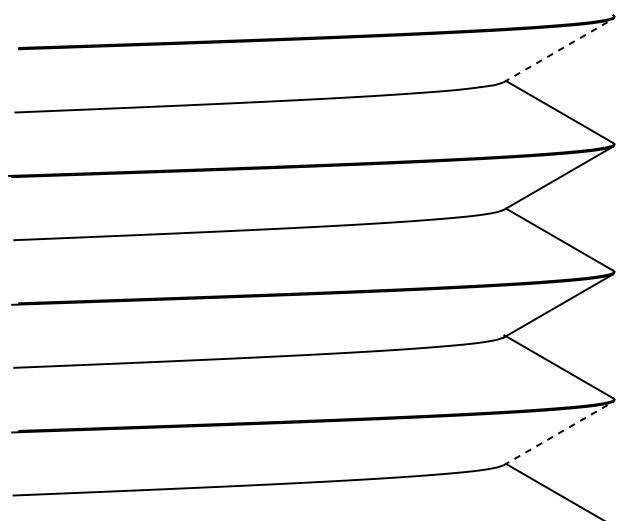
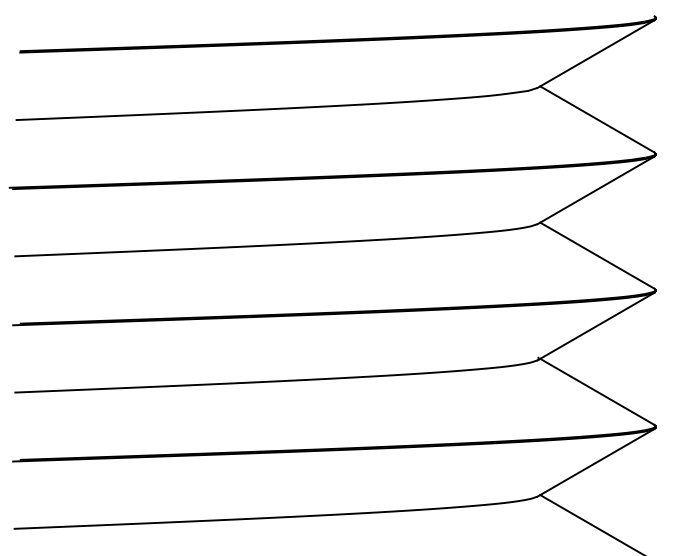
line: (558, 51) -> (596, 54), dashed -> solid
line: (558, 433) -> (596, 462), dashed -> solid

